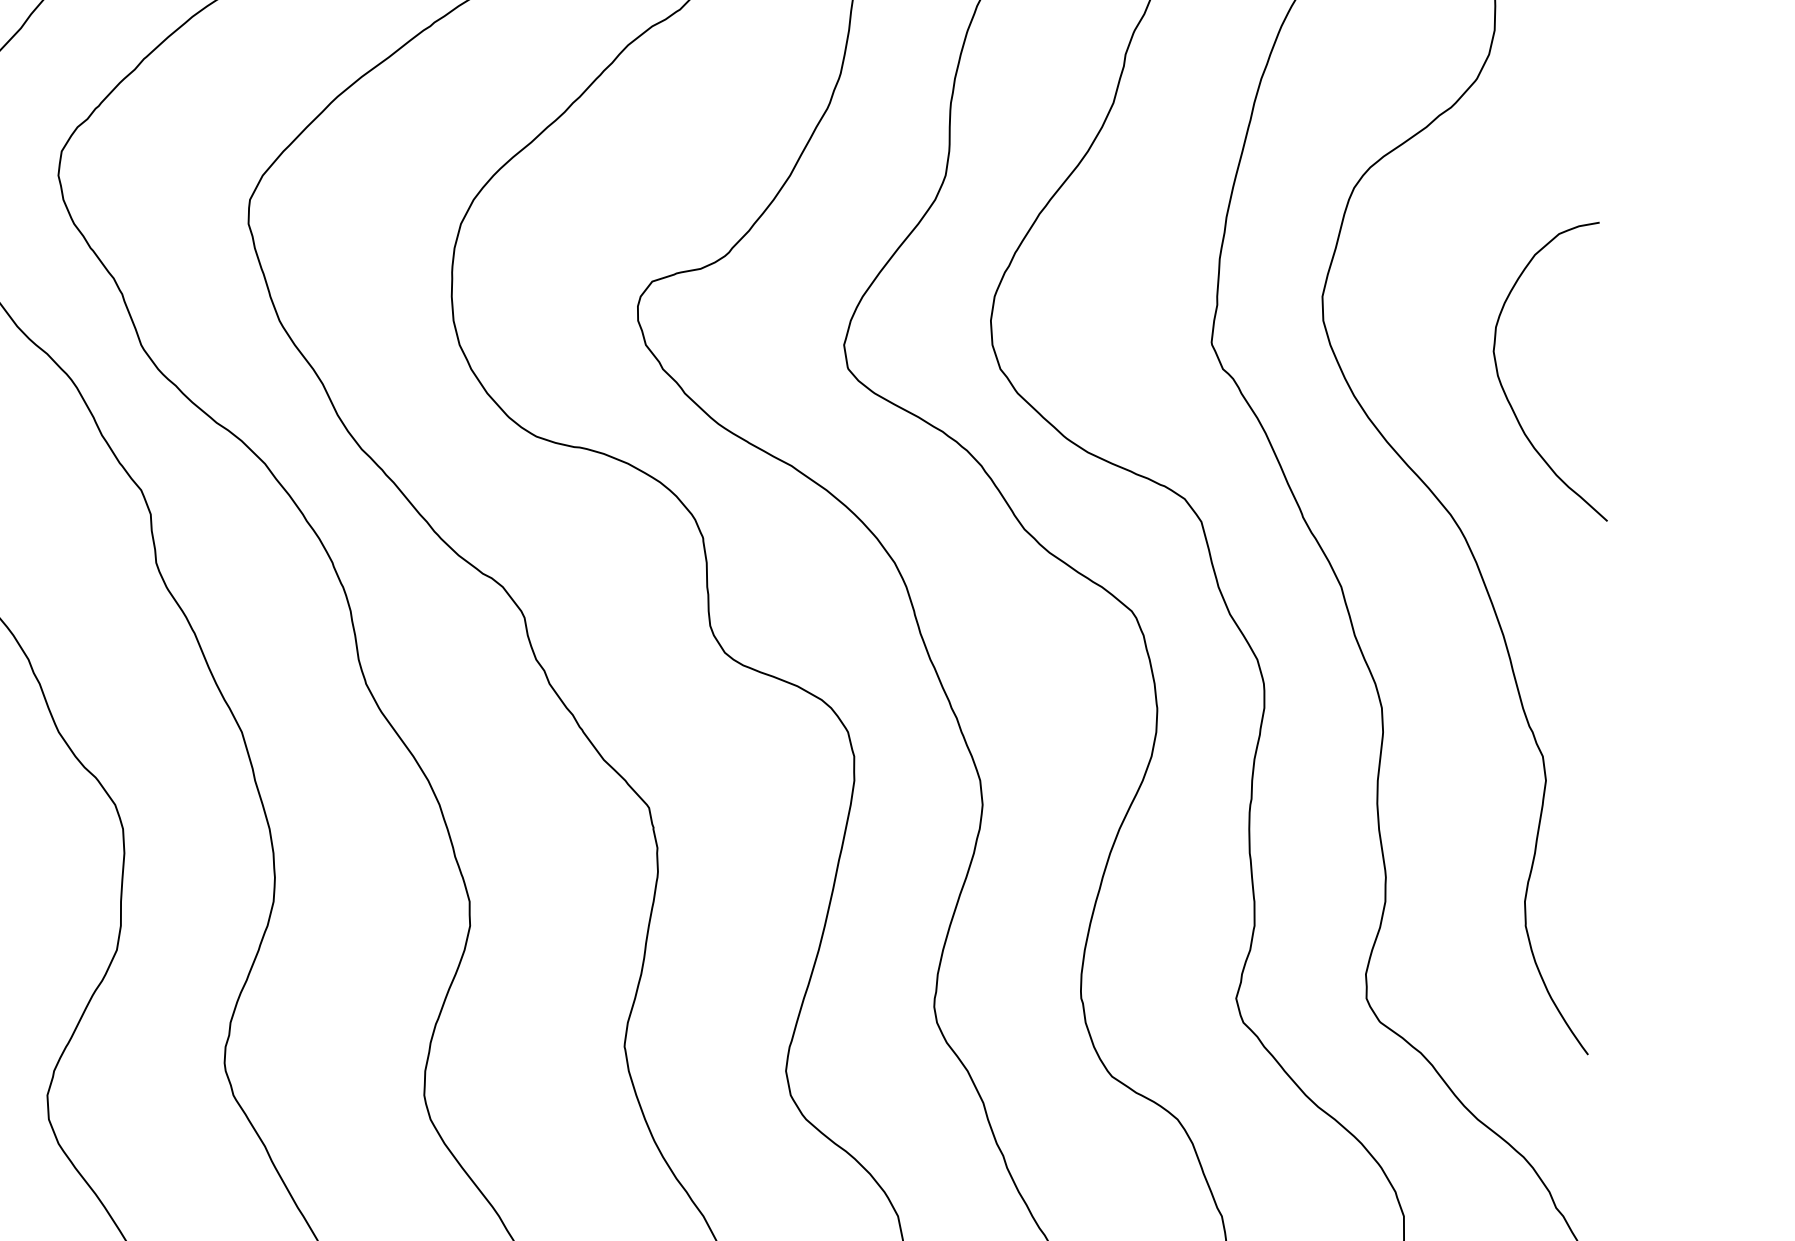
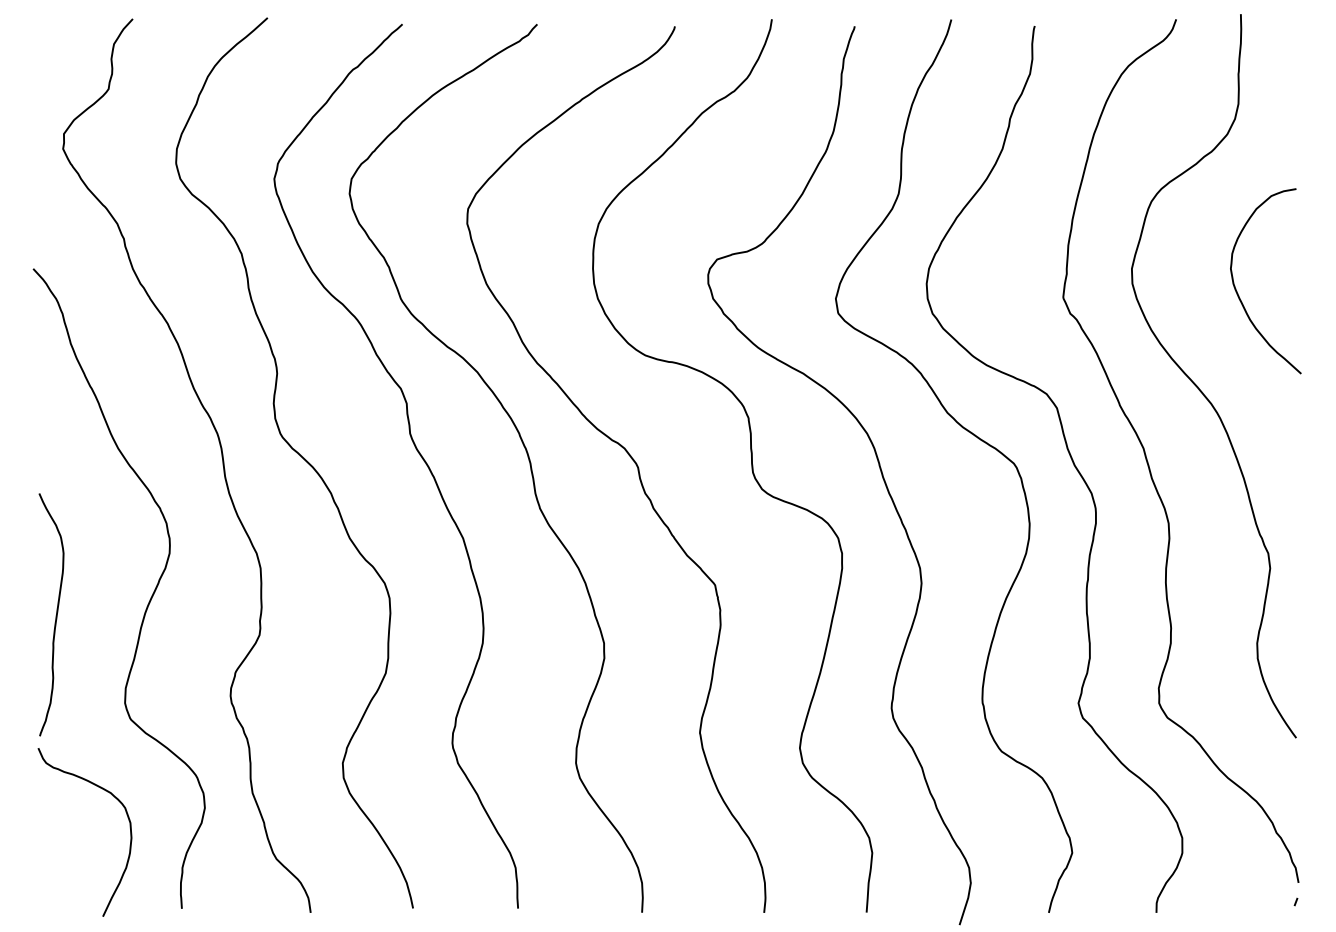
curve: (1507, 394) -> (1239, 295), moved

